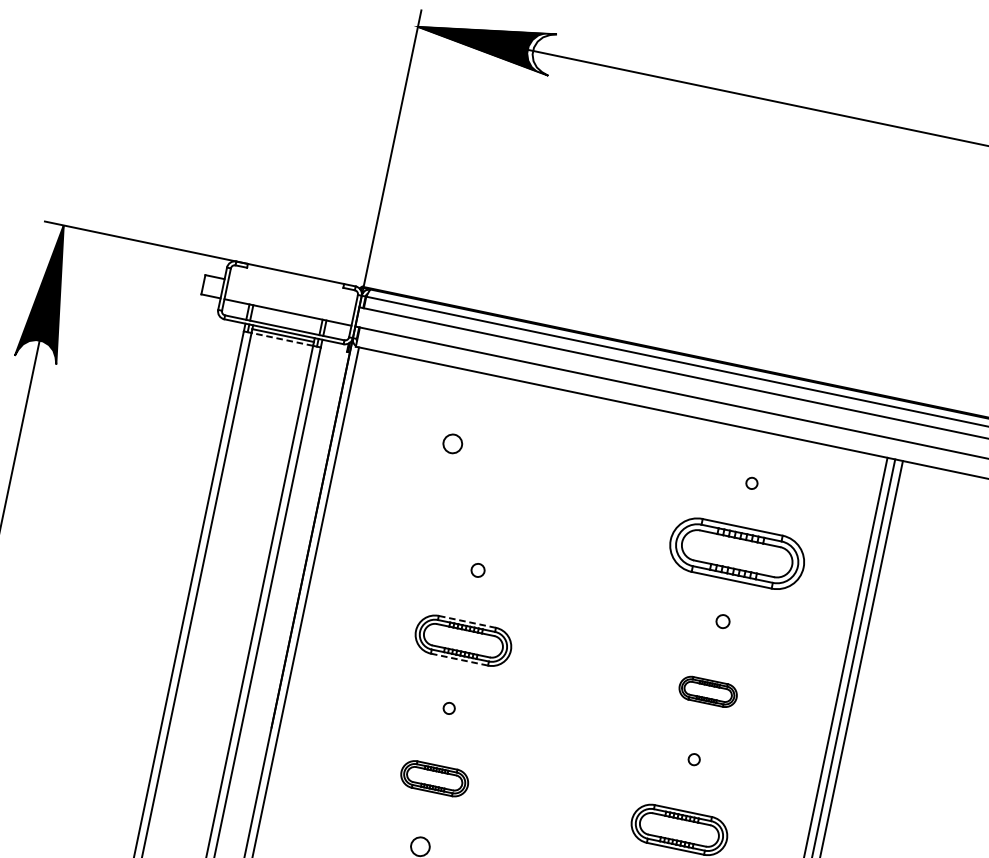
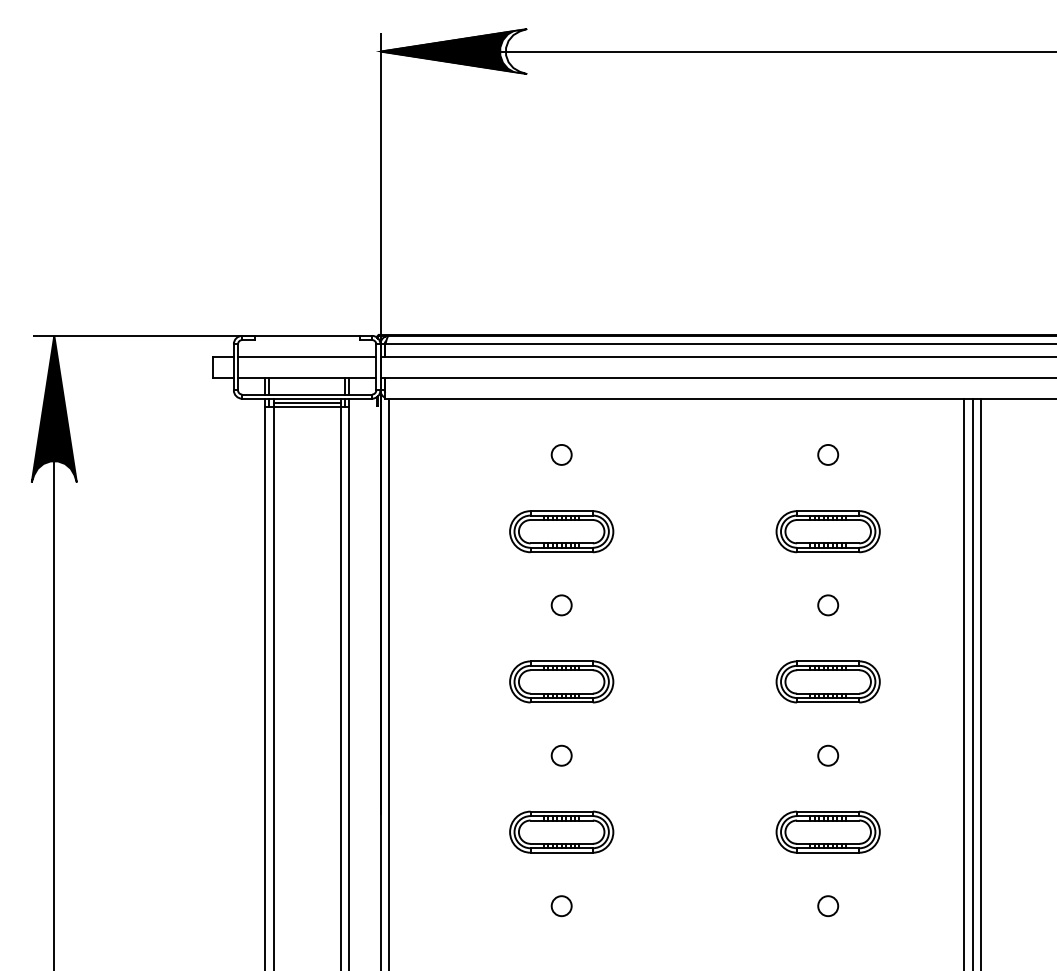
line: (292, 292) -> (307, 356), added
line: (282, 339) -> (307, 407), dashed -> solid
circle: (452, 443) -> (561, 454), moved
circle: (752, 483) -> (828, 454), size x1.67
part: (492, 502) -> (561, 531), added
part: (736, 553) -> (827, 531), size x0.71
circle: (477, 570) -> (561, 605), size x1.43
line: (467, 621) -> (561, 661), dashed -> solid
circle: (723, 621) -> (828, 605), size x1.43
line: (460, 659) -> (562, 702), dashed -> solid
part: (707, 691) -> (827, 681), size x1.67
circle: (449, 708) -> (561, 755), size x1.67
circle: (694, 759) -> (828, 755), size x1.67
part: (434, 778) -> (561, 831), size x1.43

